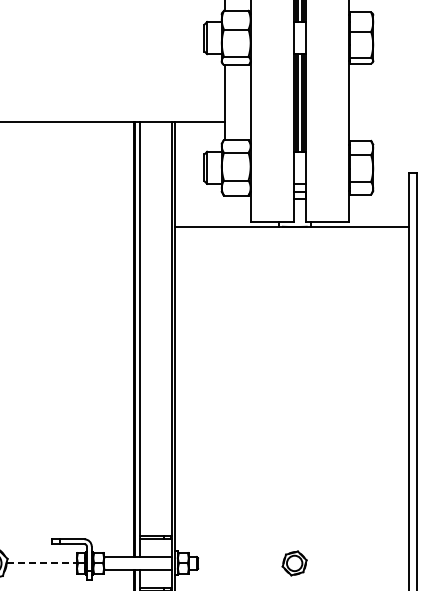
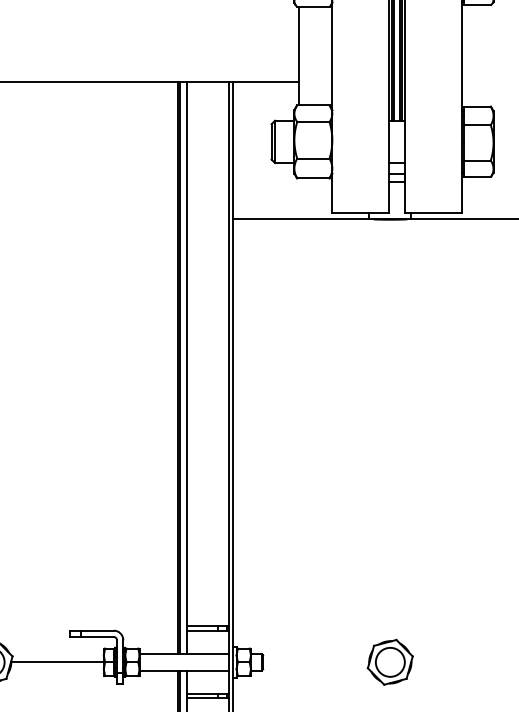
line: (42, 563) -> (58, 662), dashed -> solid
part: (294, 563) -> (390, 662), size x1.43

